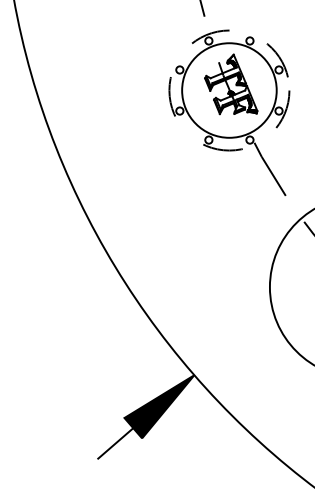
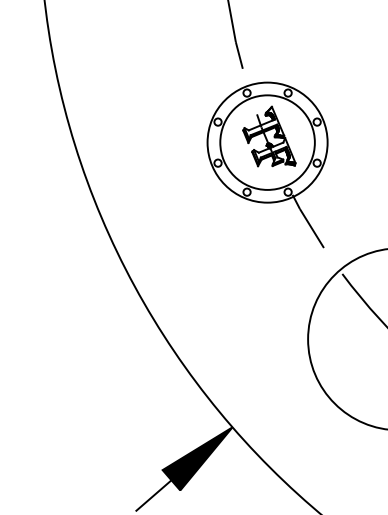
circle: (229, 90) -> (267, 142), dashed -> solid

